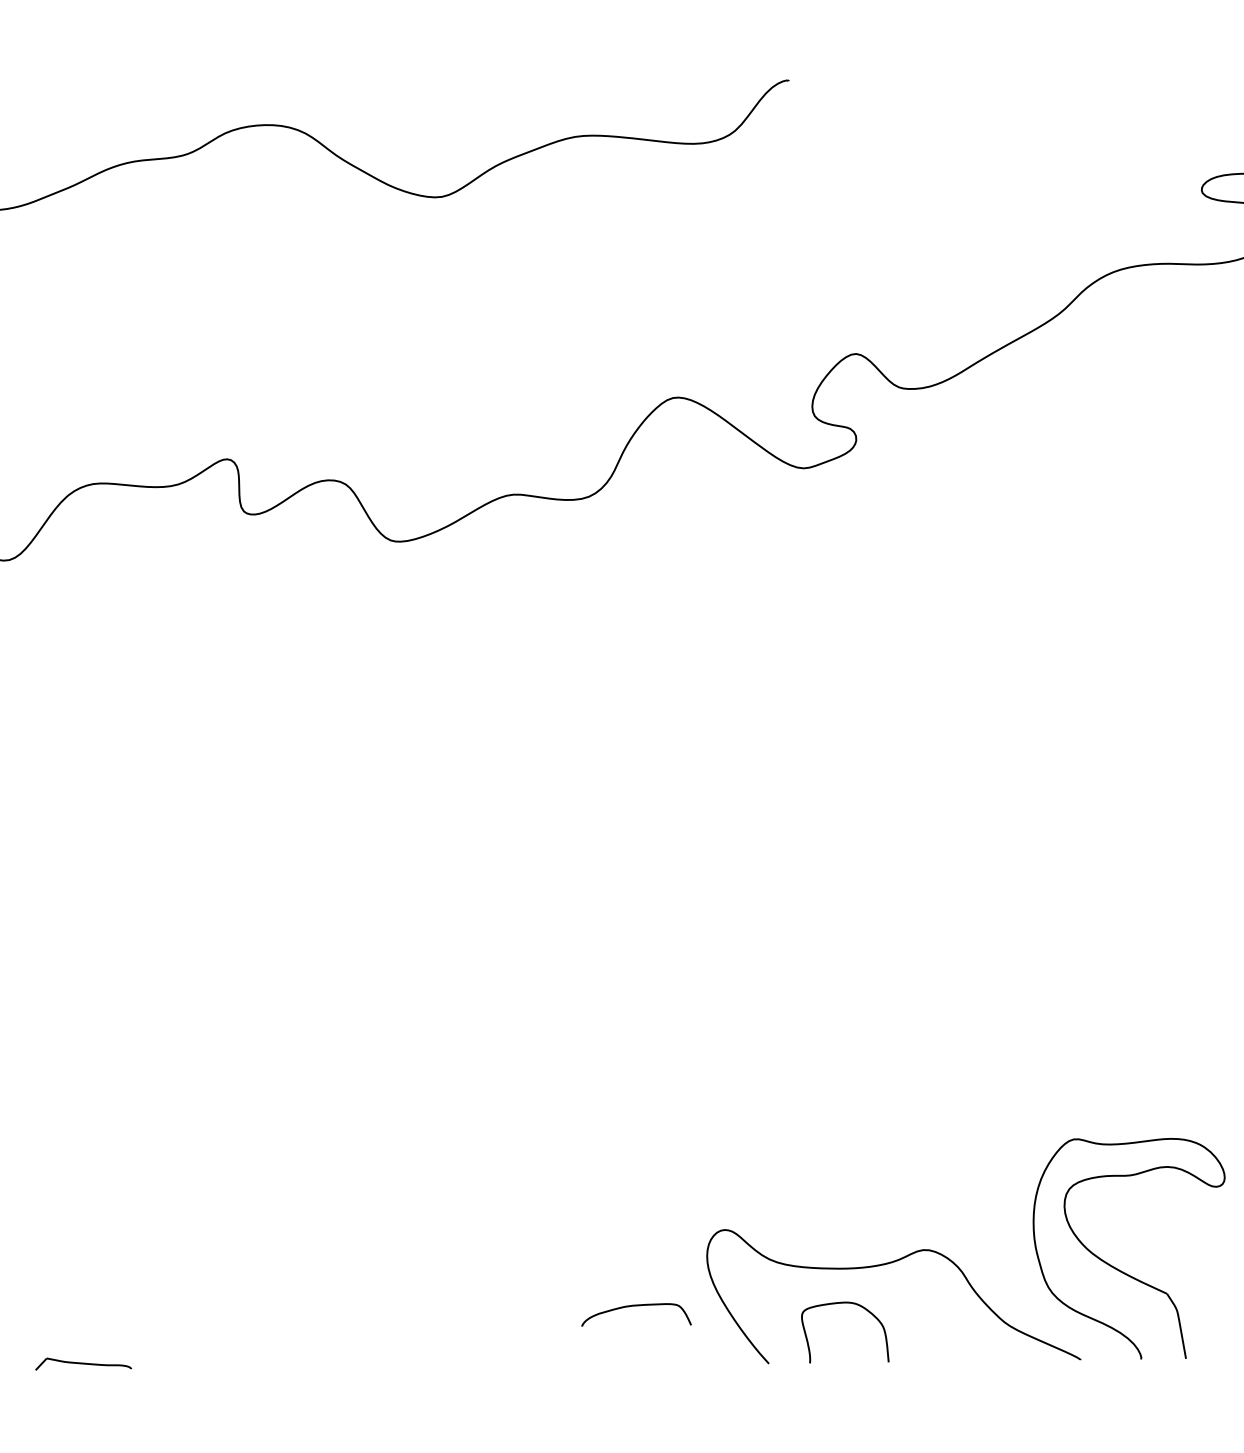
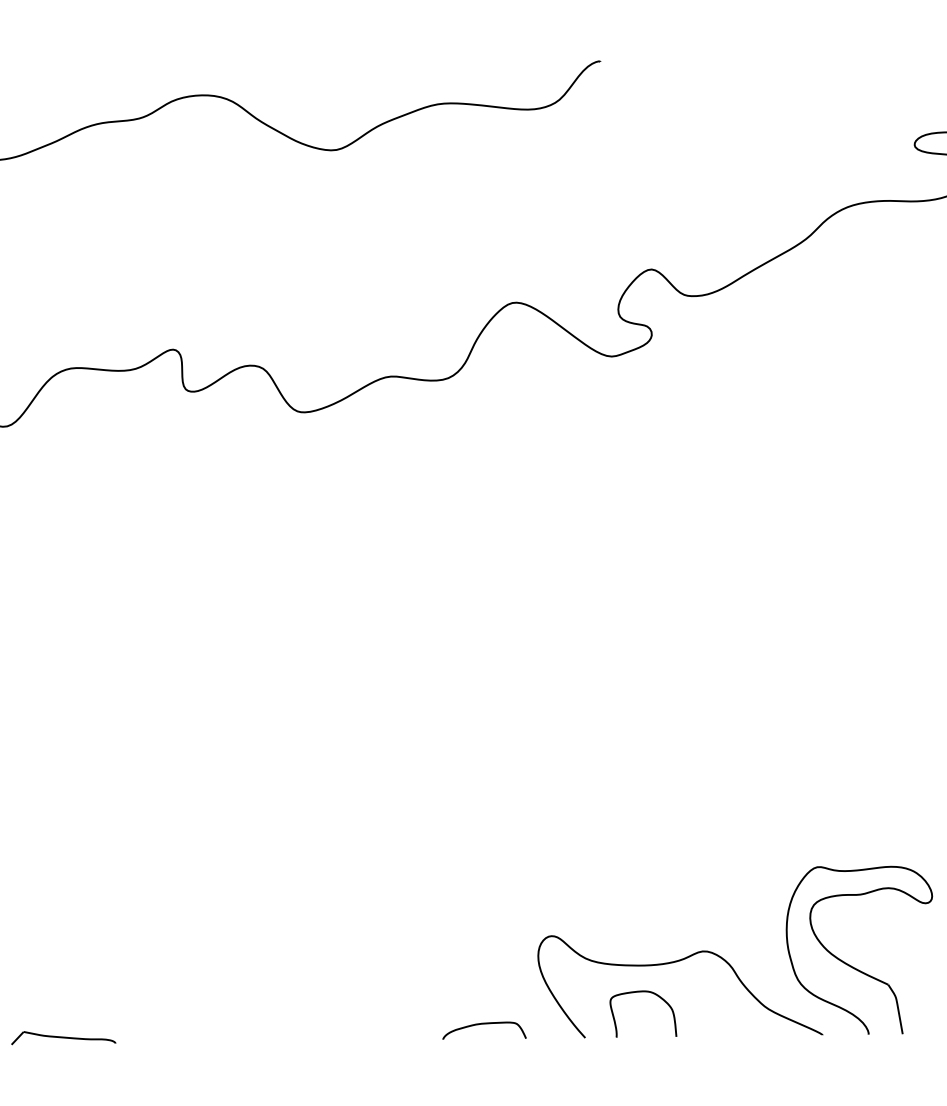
curve: (636, 1306) -> (484, 1024), moved
part: (83, 1364) -> (63, 1038), size x1.43

